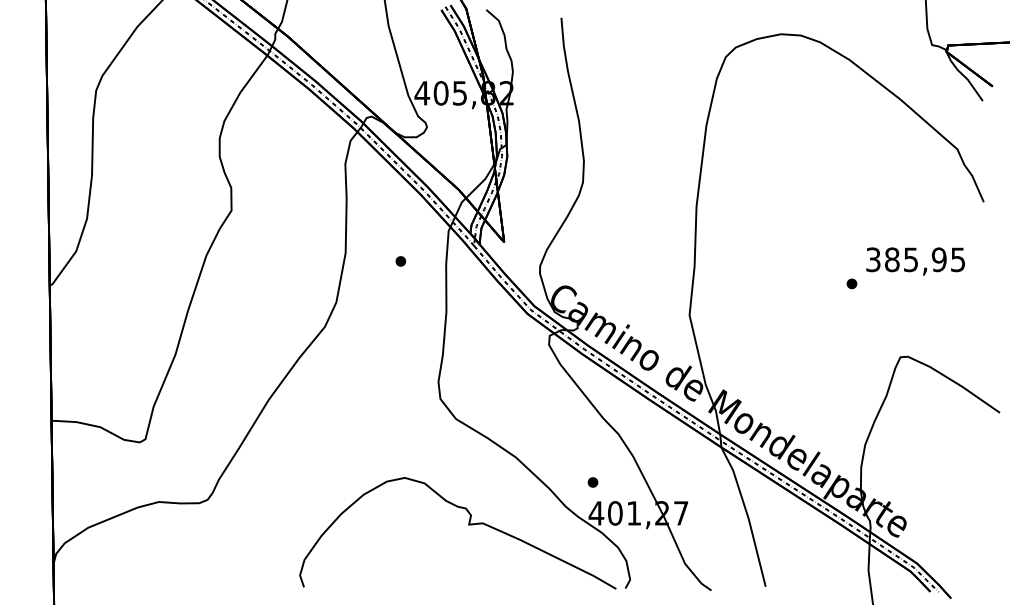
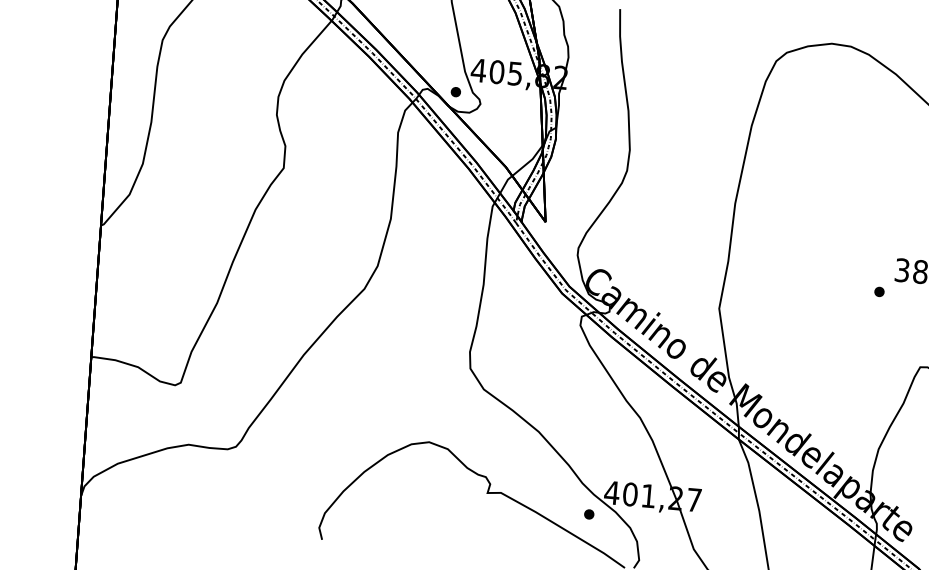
part: (400, 261) -> (455, 92), moved
part: (592, 482) -> (588, 514), moved

